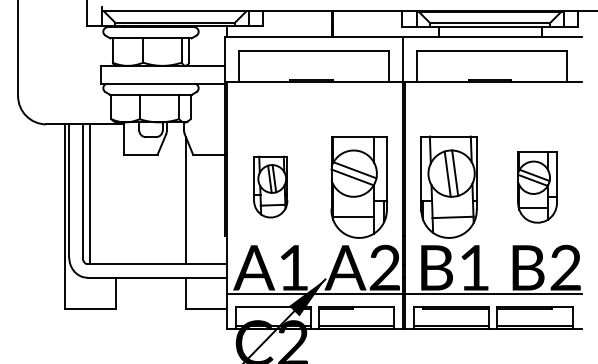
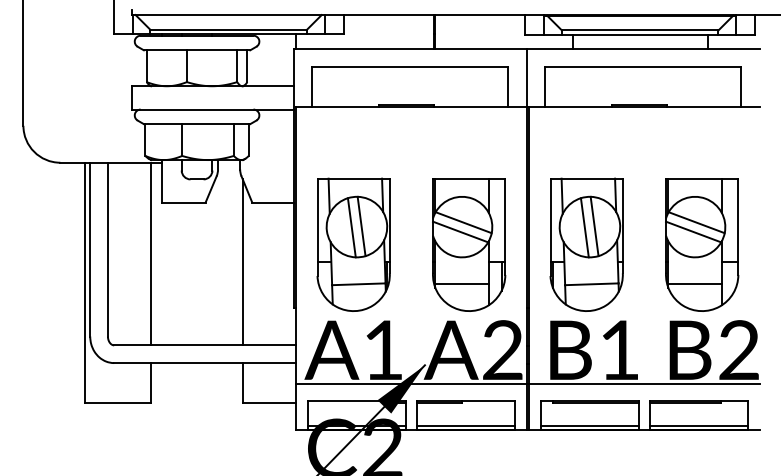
part: (270, 186) -> (353, 244), size x1.67
part: (537, 186) -> (702, 244), size x1.43
line: (90, 193) -> (151, 253), moved

